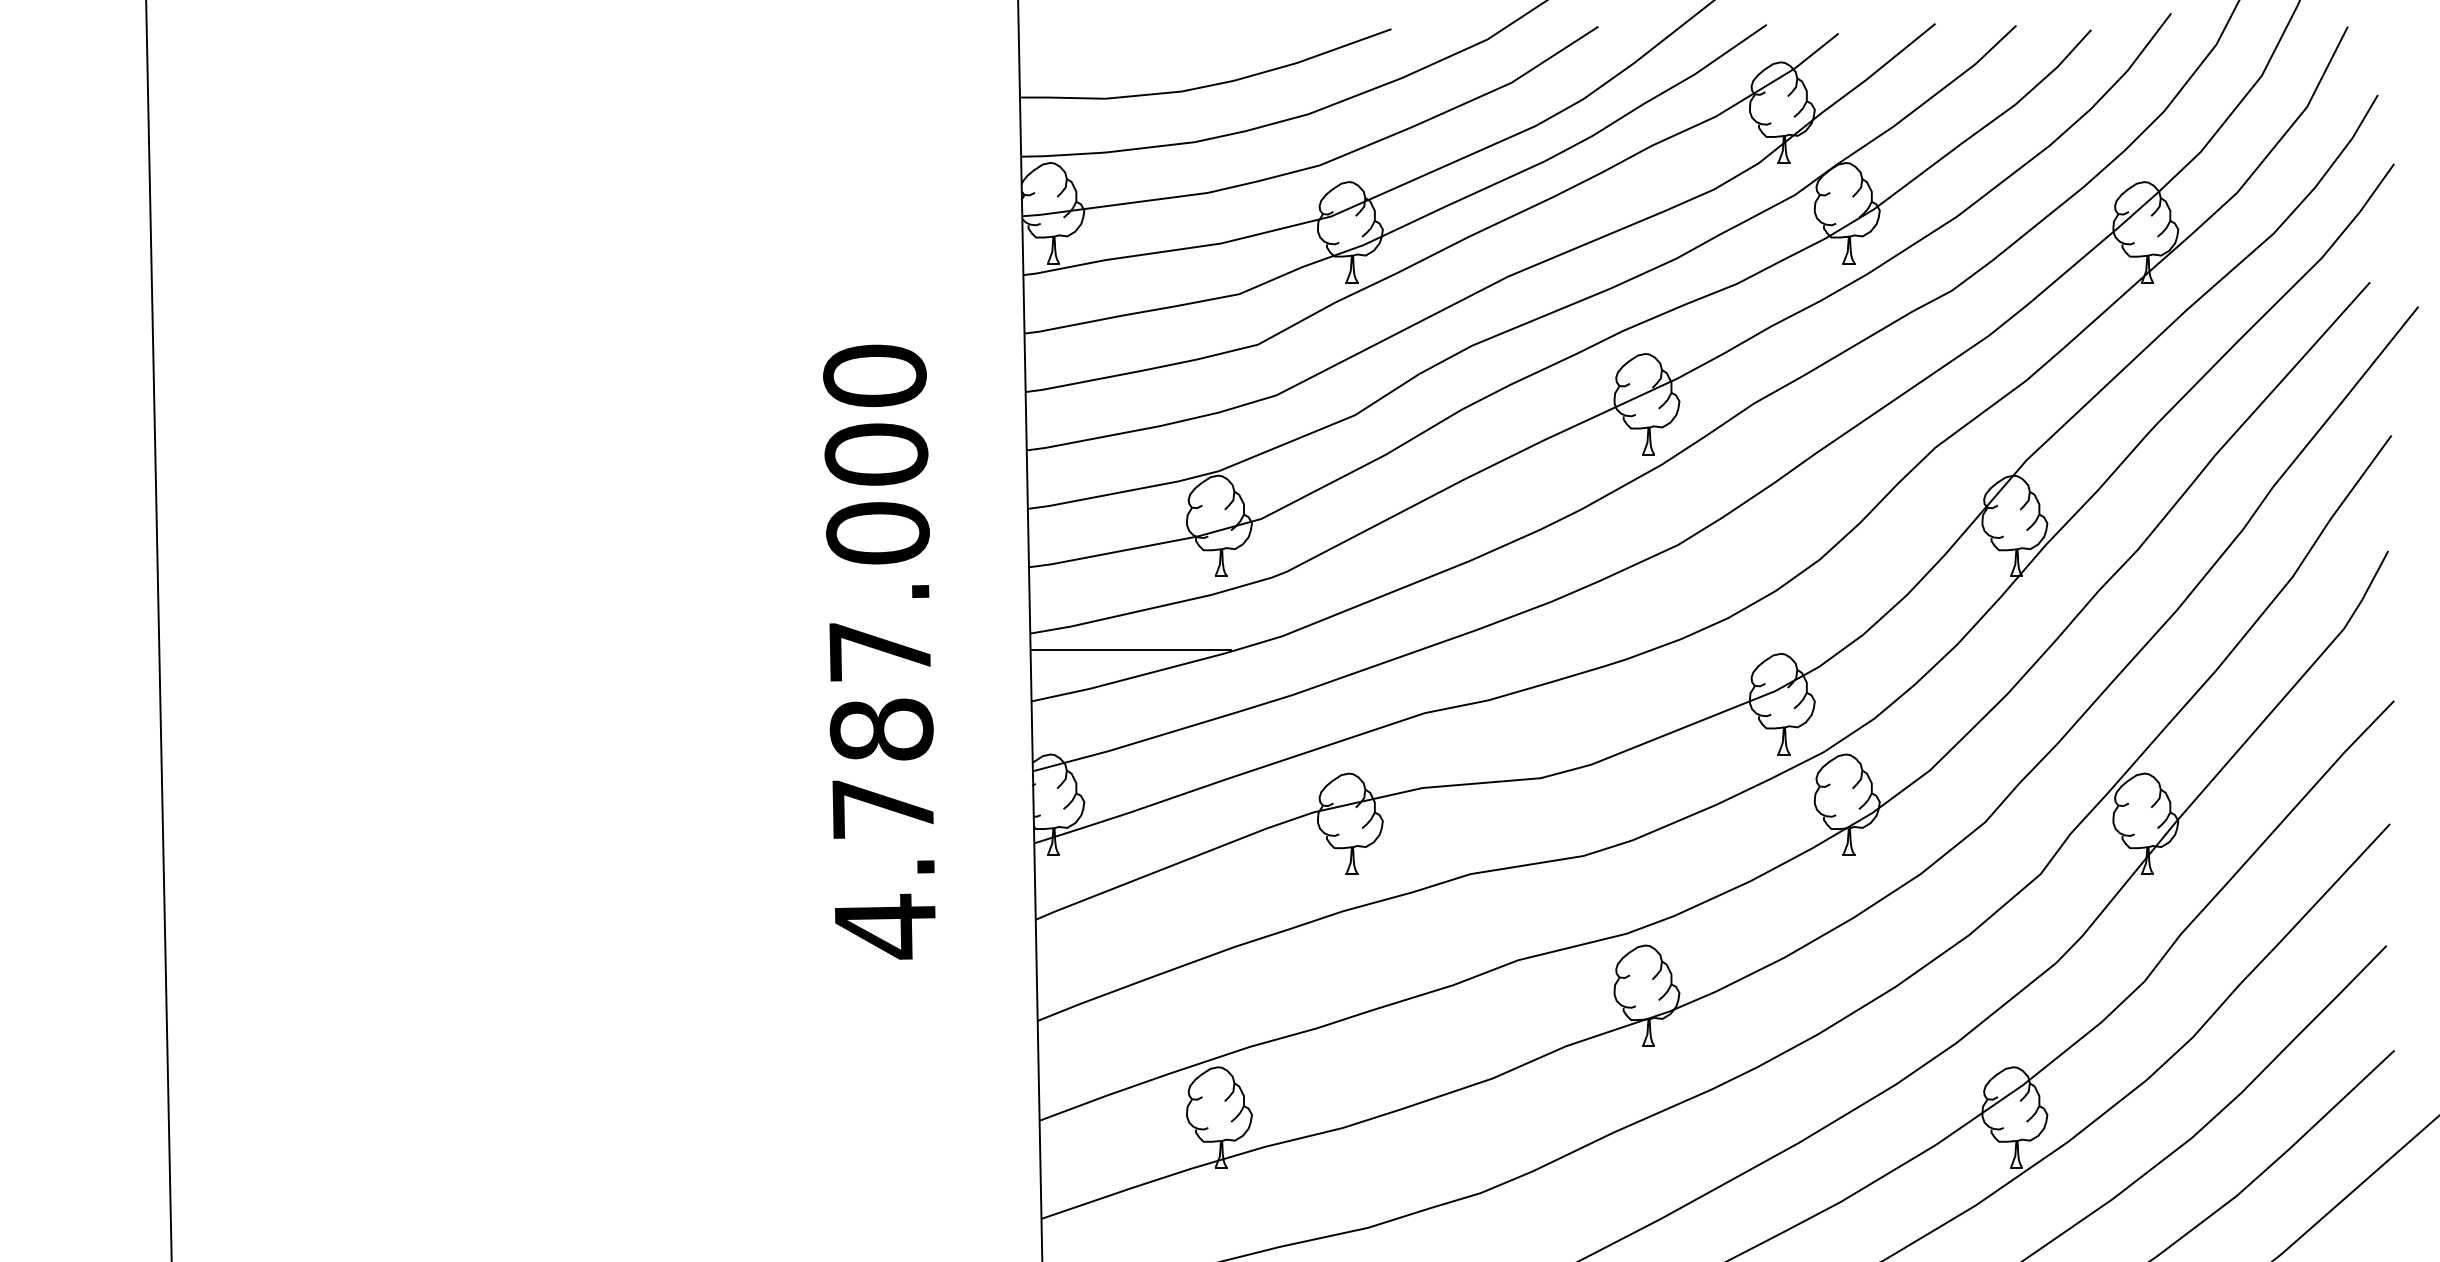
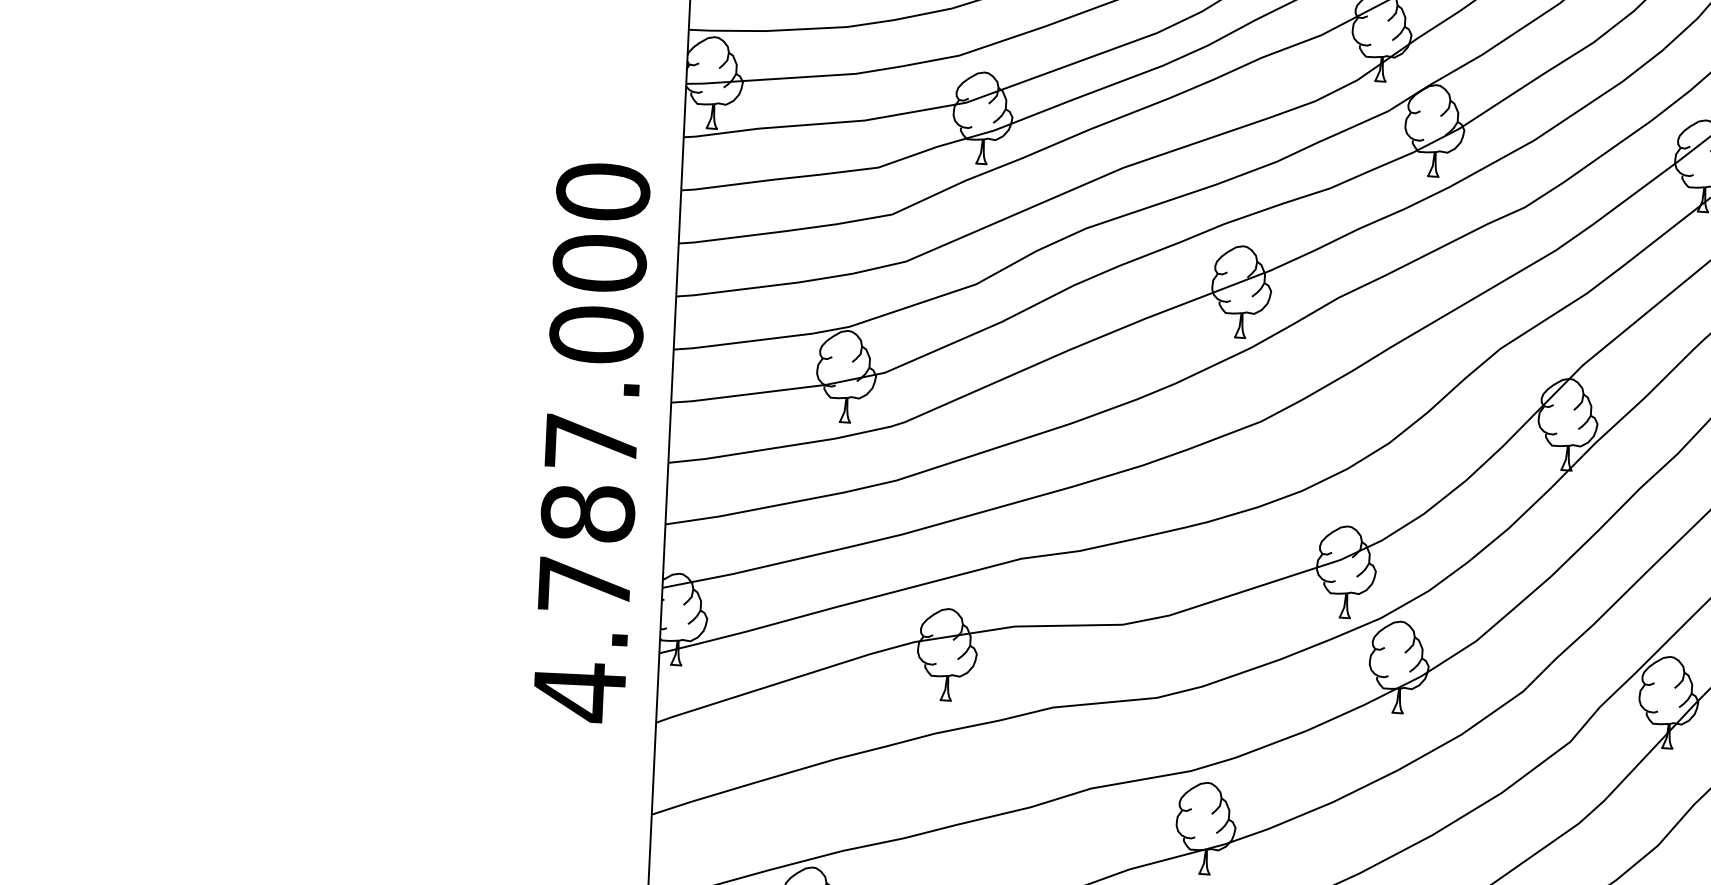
line: (1130, 650) -> (758, 484), removed
text: (879, 651) -> (590, 442), moved

